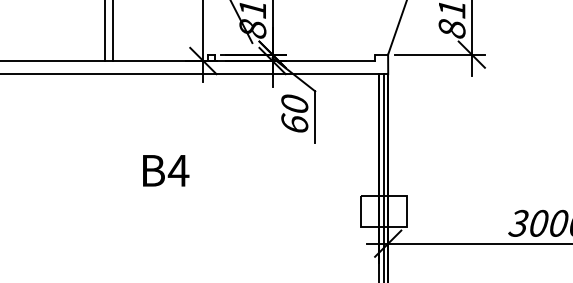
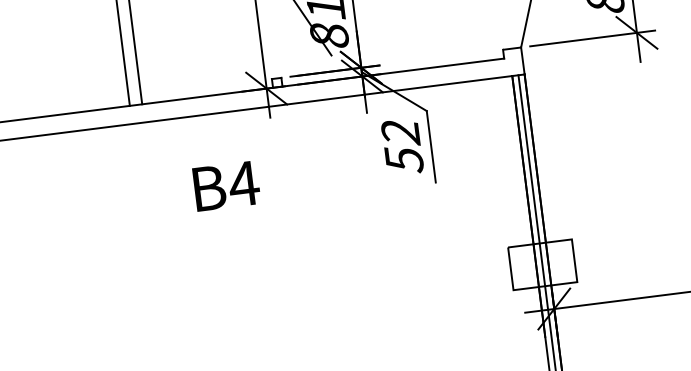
text: (294, 114) -> (402, 146), 60 -> 52
text: (166, 170) -> (227, 185), moved

